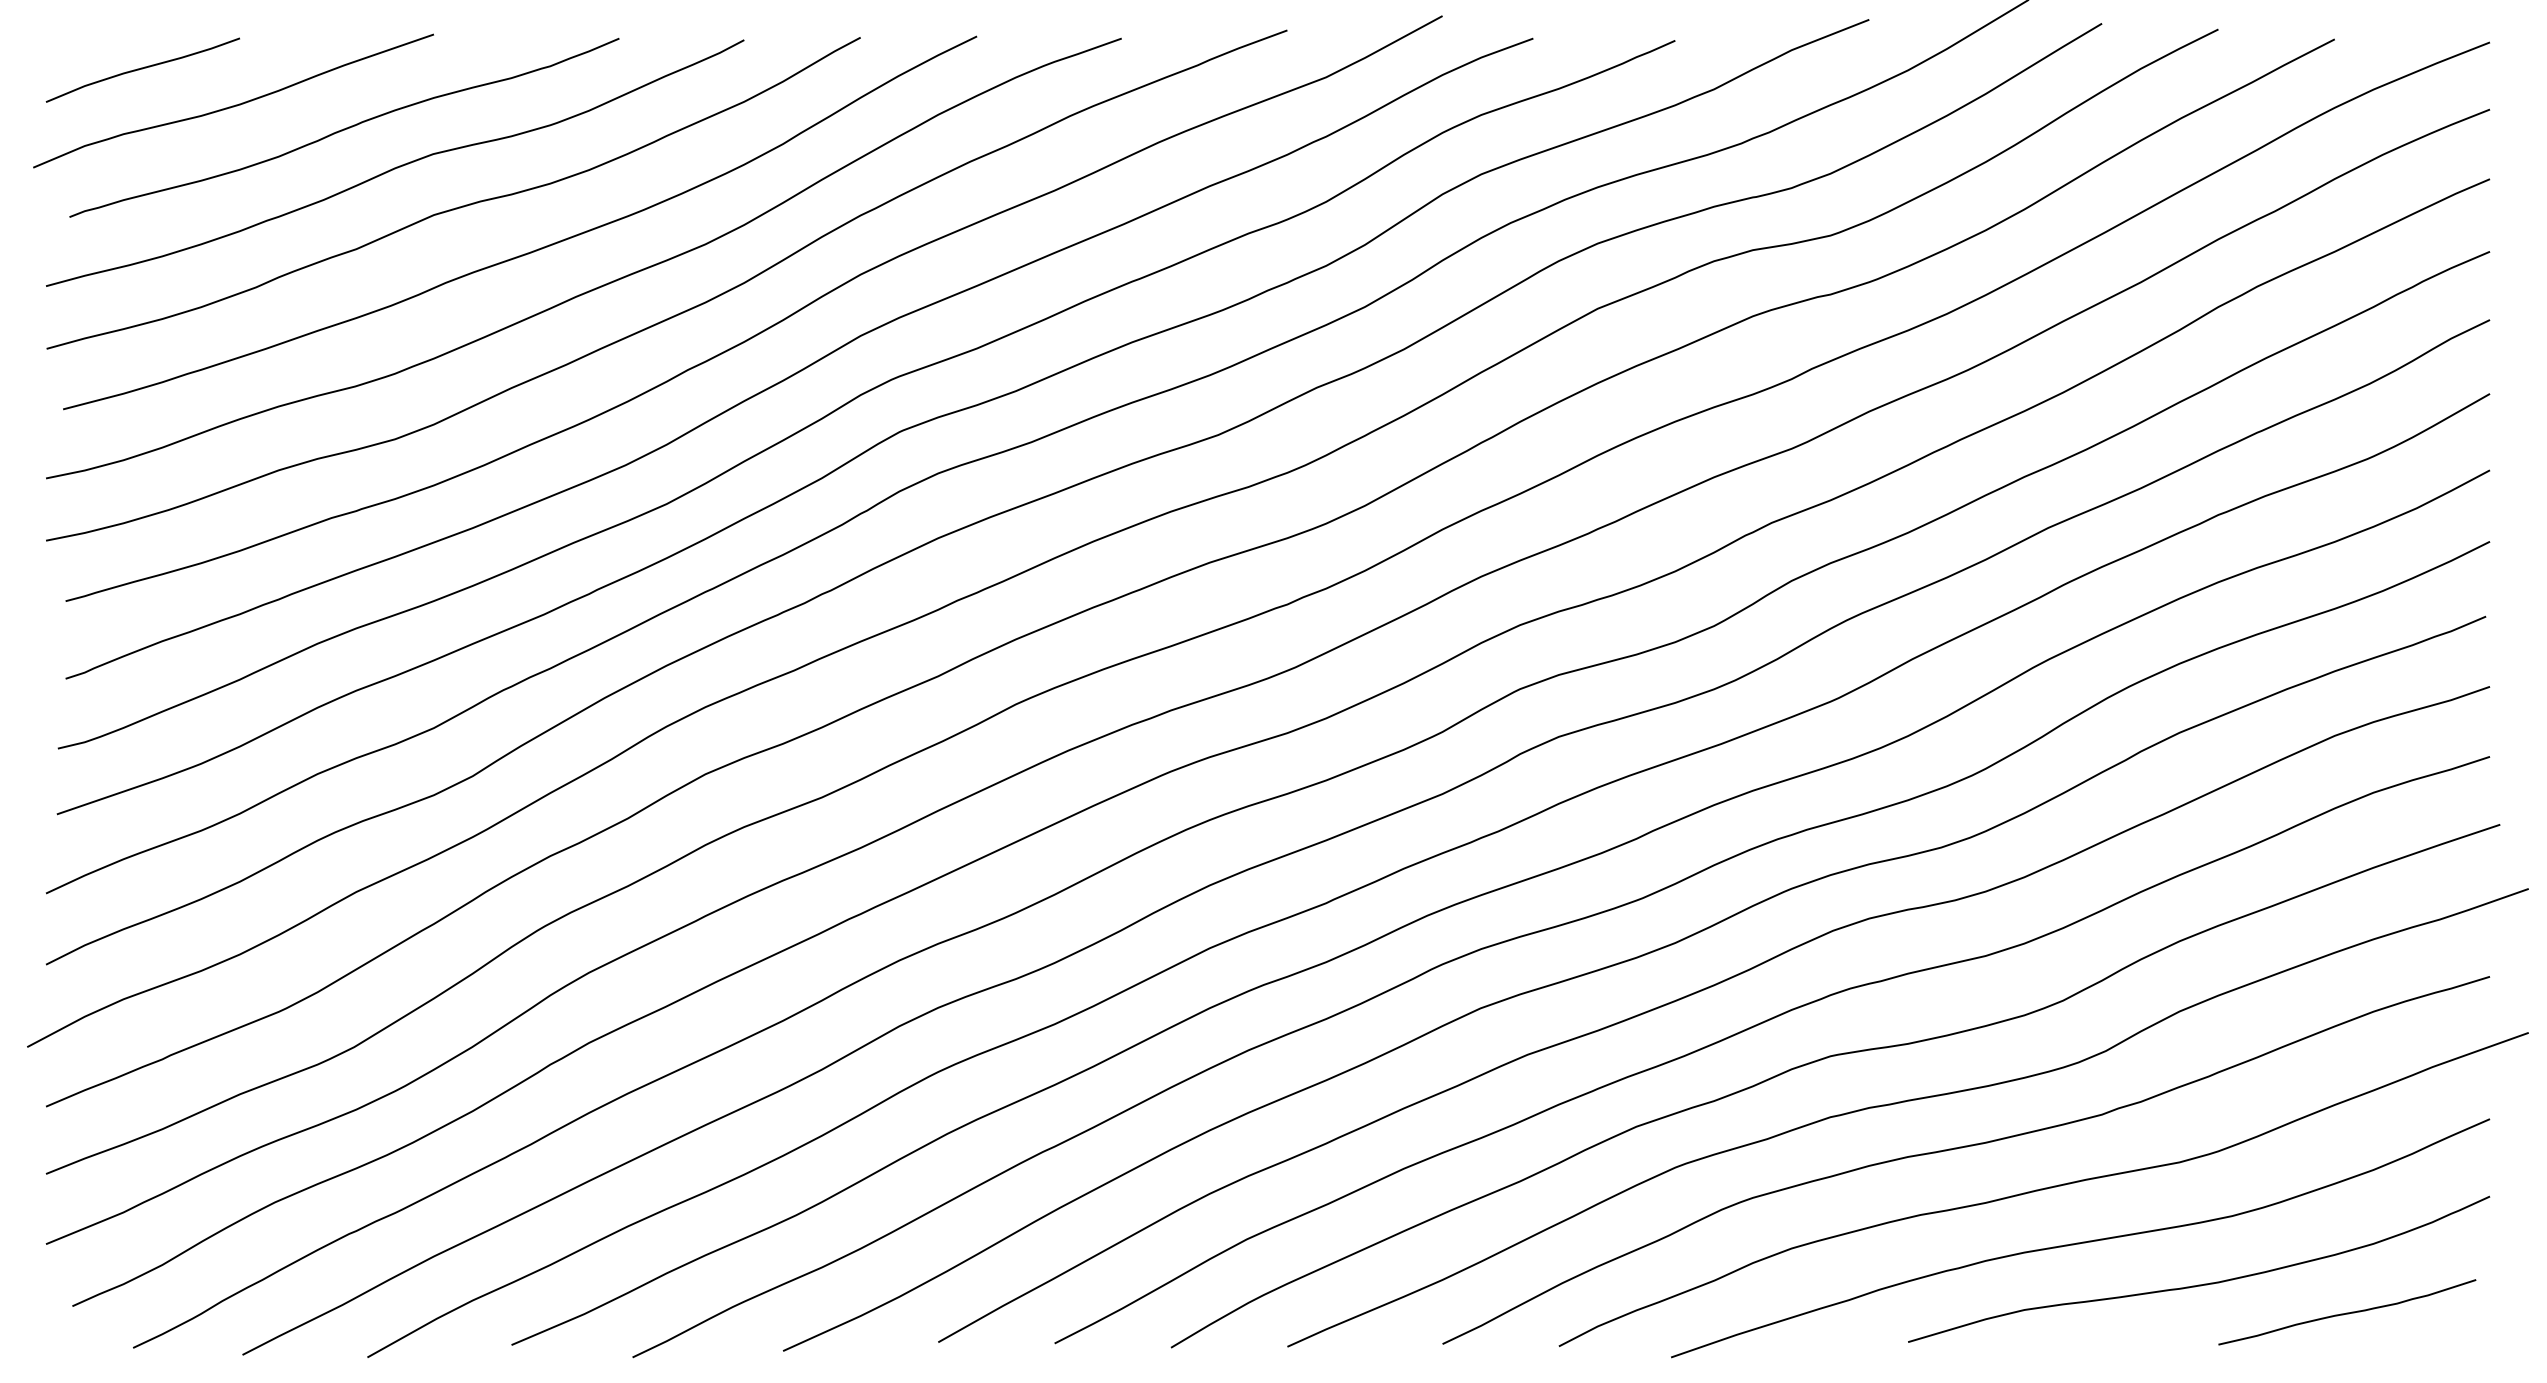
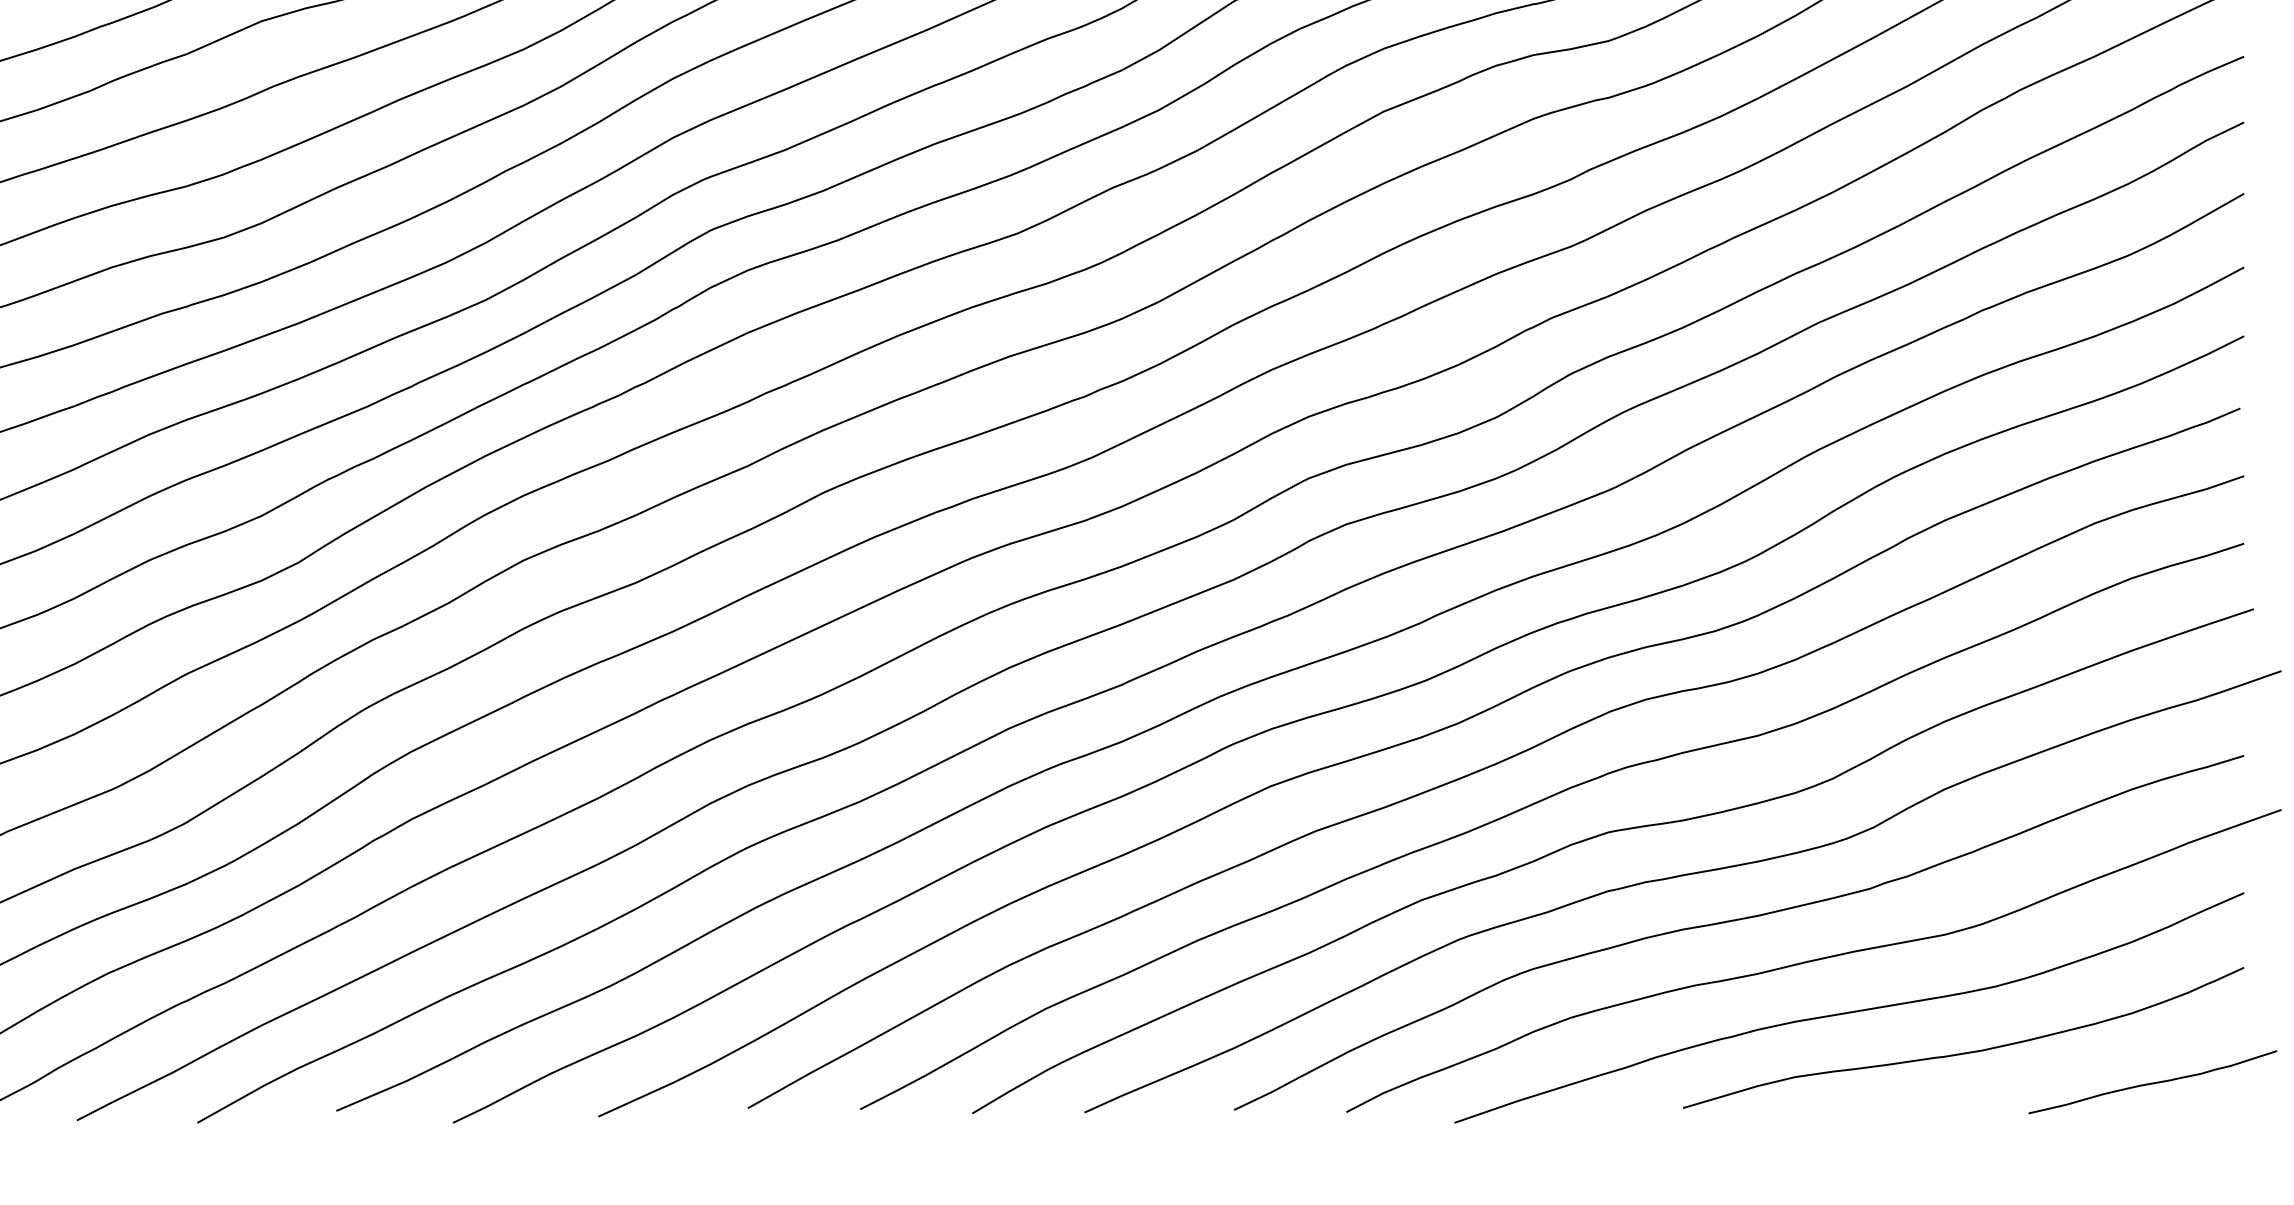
curve: (2347, 1312) -> (2153, 1082), moved

